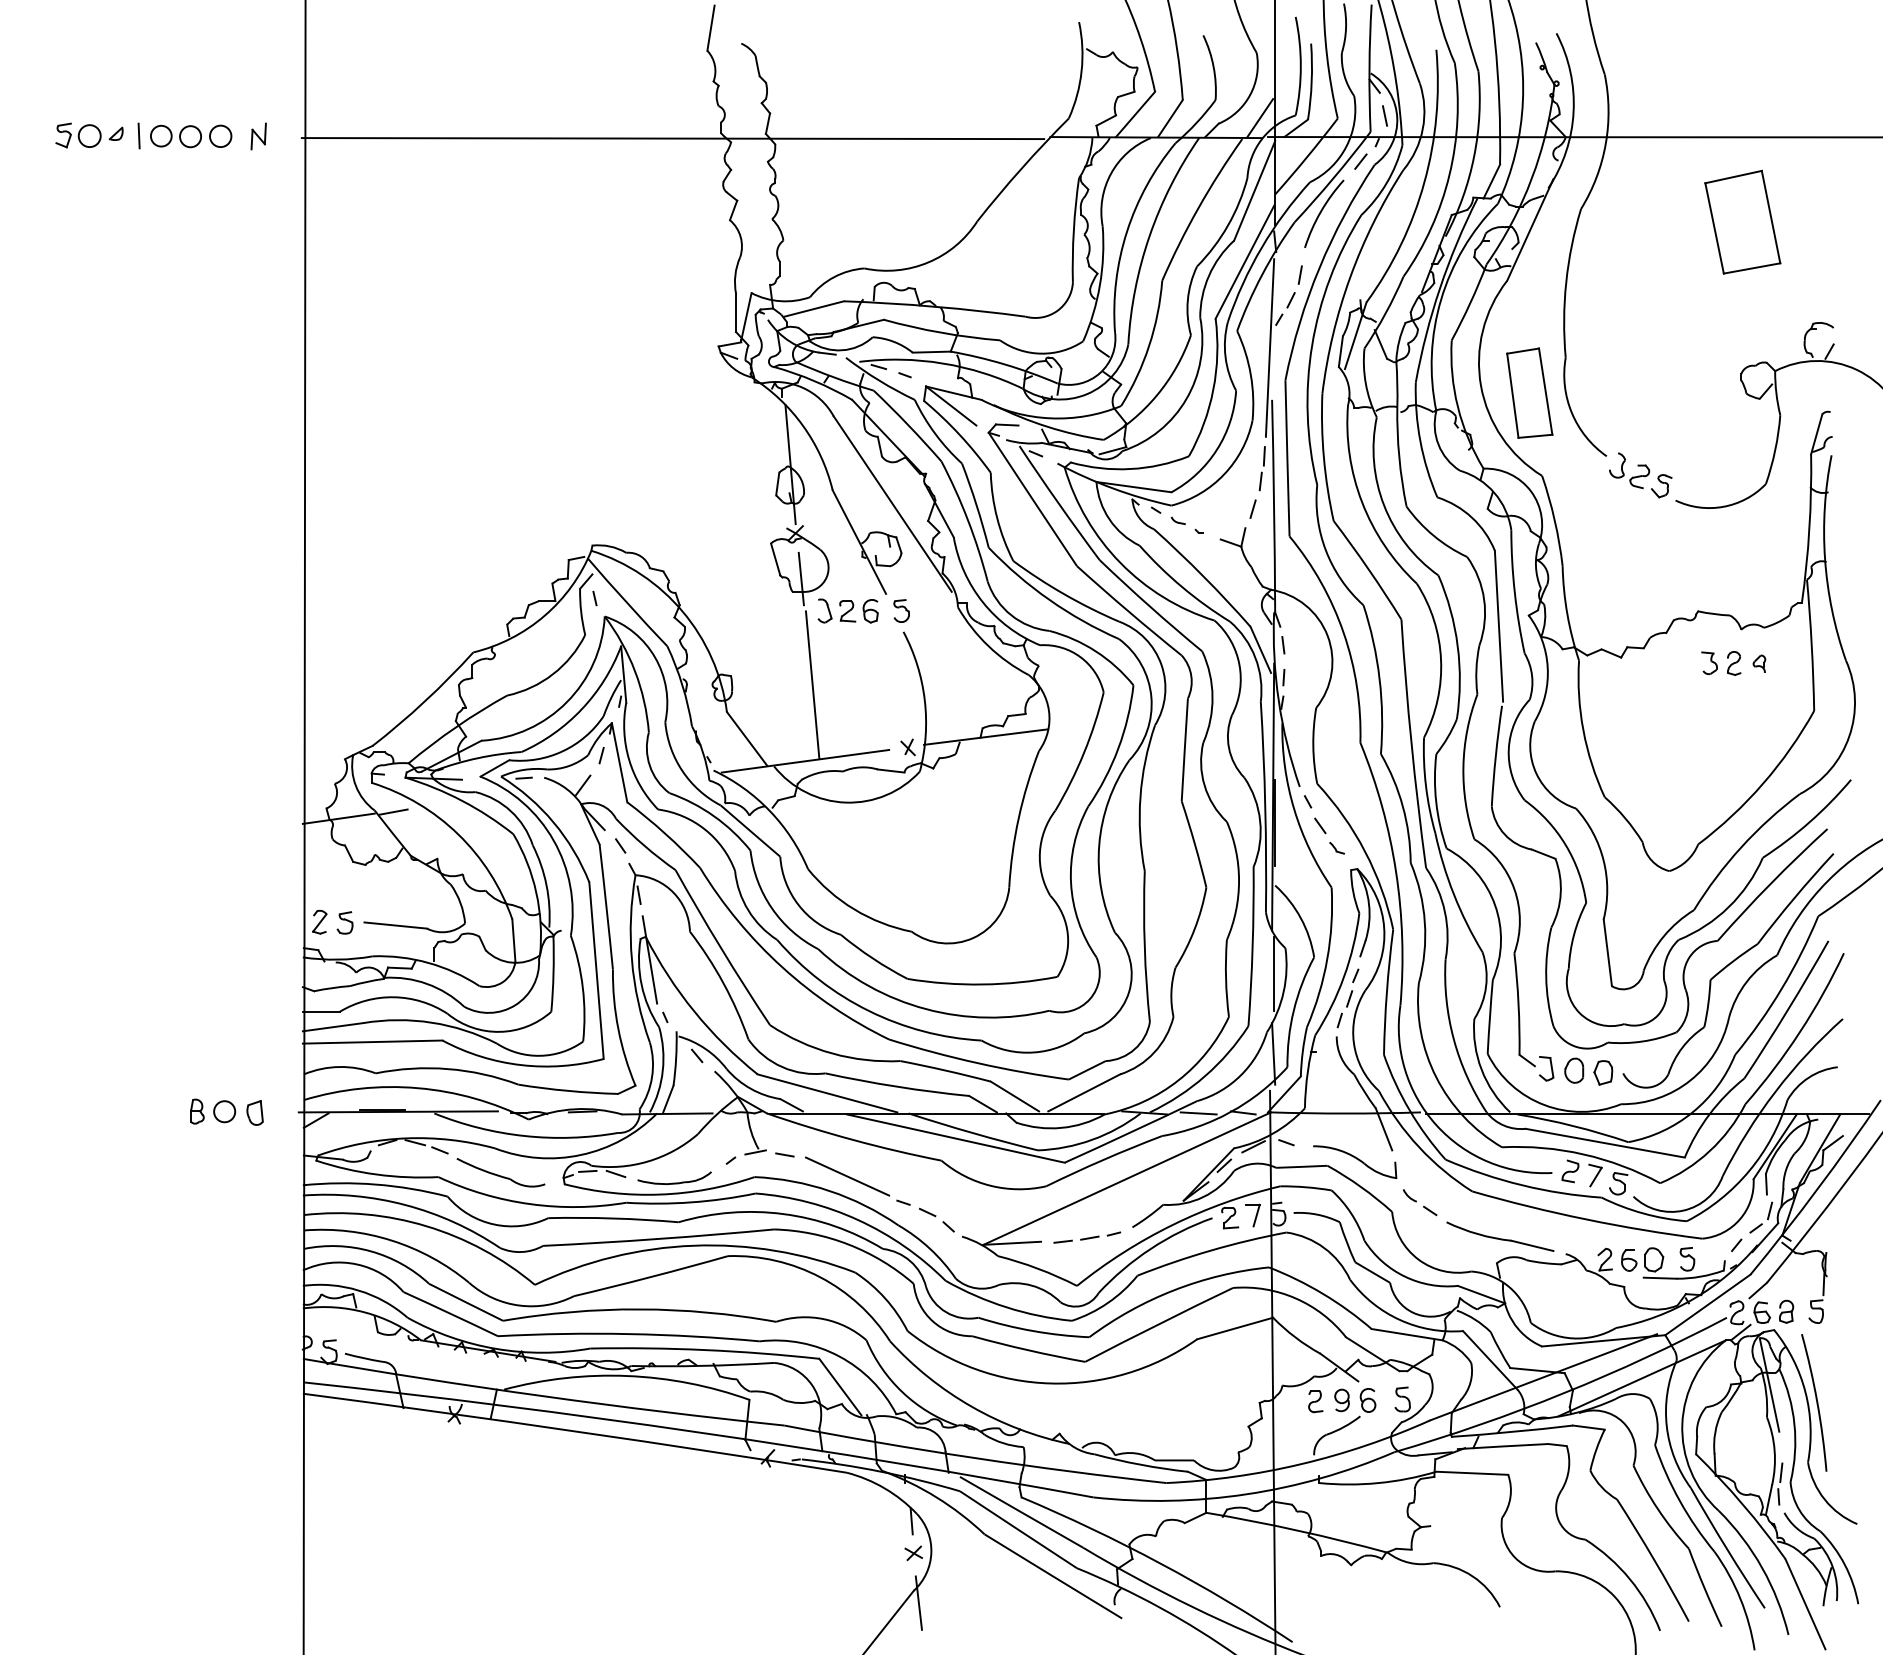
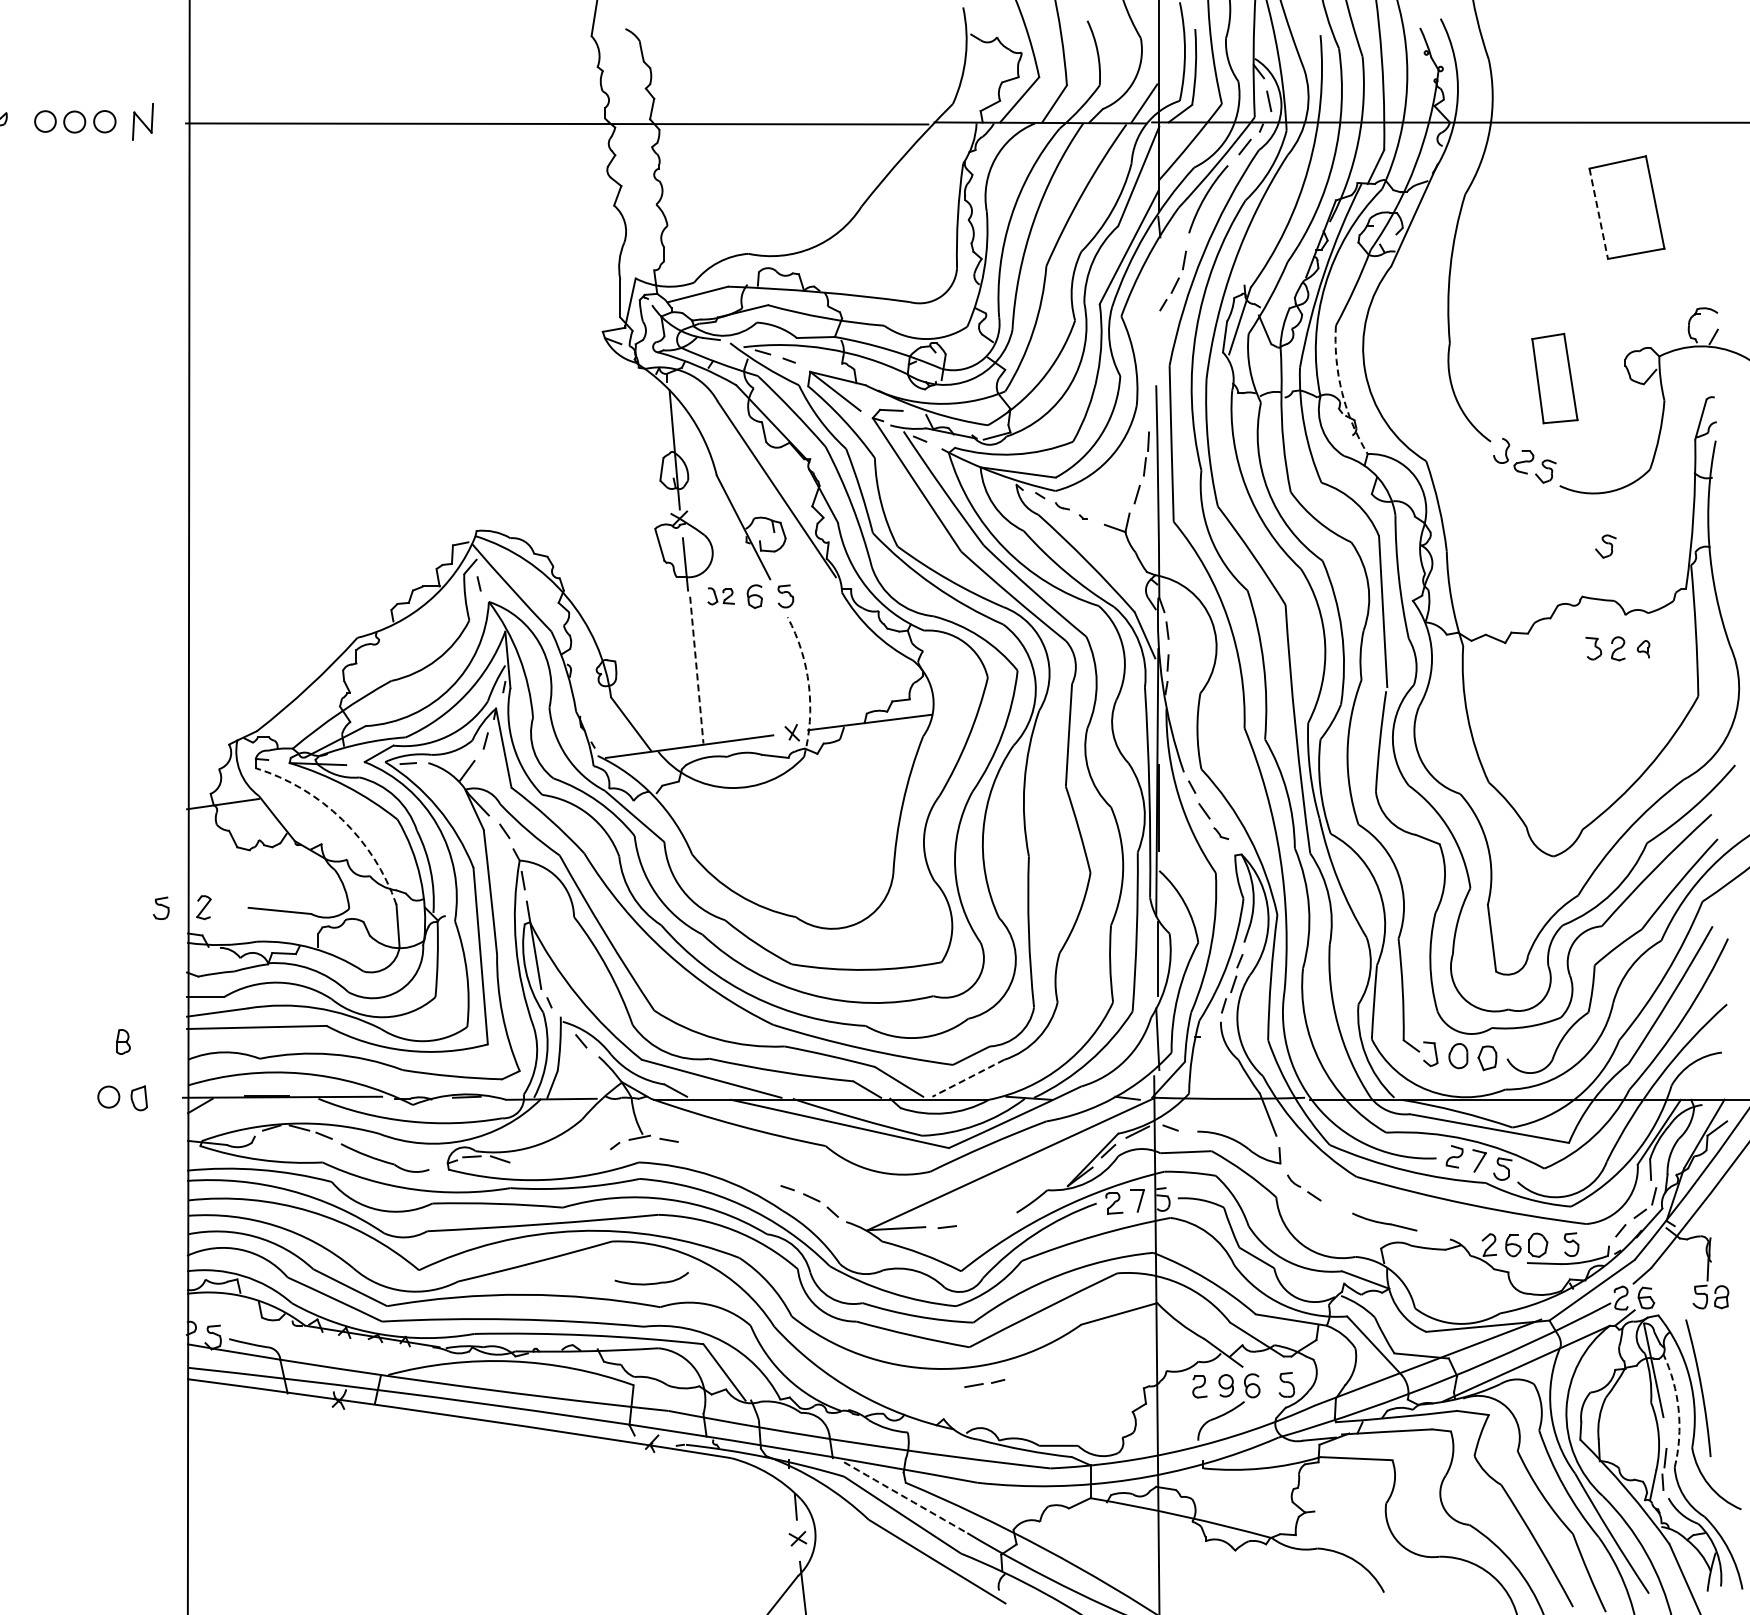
line: (138, 135) -> (22, 120), removed
part: (258, 136) -> (142, 121), size x1.4
line: (1714, 228) -> (1598, 213), solid -> dashed
line: (1269, 347) -> (1153, 332), removed
part: (1529, 392) -> (1554, 377), moved
arc: (1457, 406) -> (1341, 391), solid -> dashed
part: (1721, 561) -> (1605, 546), added
part: (836, 610) -> (720, 595), size x0.7
line: (812, 684) -> (696, 669), solid -> dashed
arc: (924, 700) -> (808, 685), solid -> dashed
line: (393, 811) -> (277, 796), removed
arc: (458, 834) -> (342, 819), solid -> dashed
part: (344, 922) -> (160, 907), moved
line: (1083, 1093) -> (967, 1078), solid -> dashed
part: (197, 1111) -> (123, 1041), moved
line: (1198, 1113) -> (1082, 1098), removed
line: (847, 1176) -> (731, 1161), removed
part: (674, 1178) -> (651, 1278), moved
part: (1100, 1235) -> (984, 1382), moved
part: (1500, 1236) -> (1384, 1221), size x0.6
part: (1786, 1311) -> (1721, 1296), moved
arc: (1794, 1424) -> (1678, 1409), solid -> dashed
arc: (1021, 1512) -> (905, 1497), solid -> dashed

